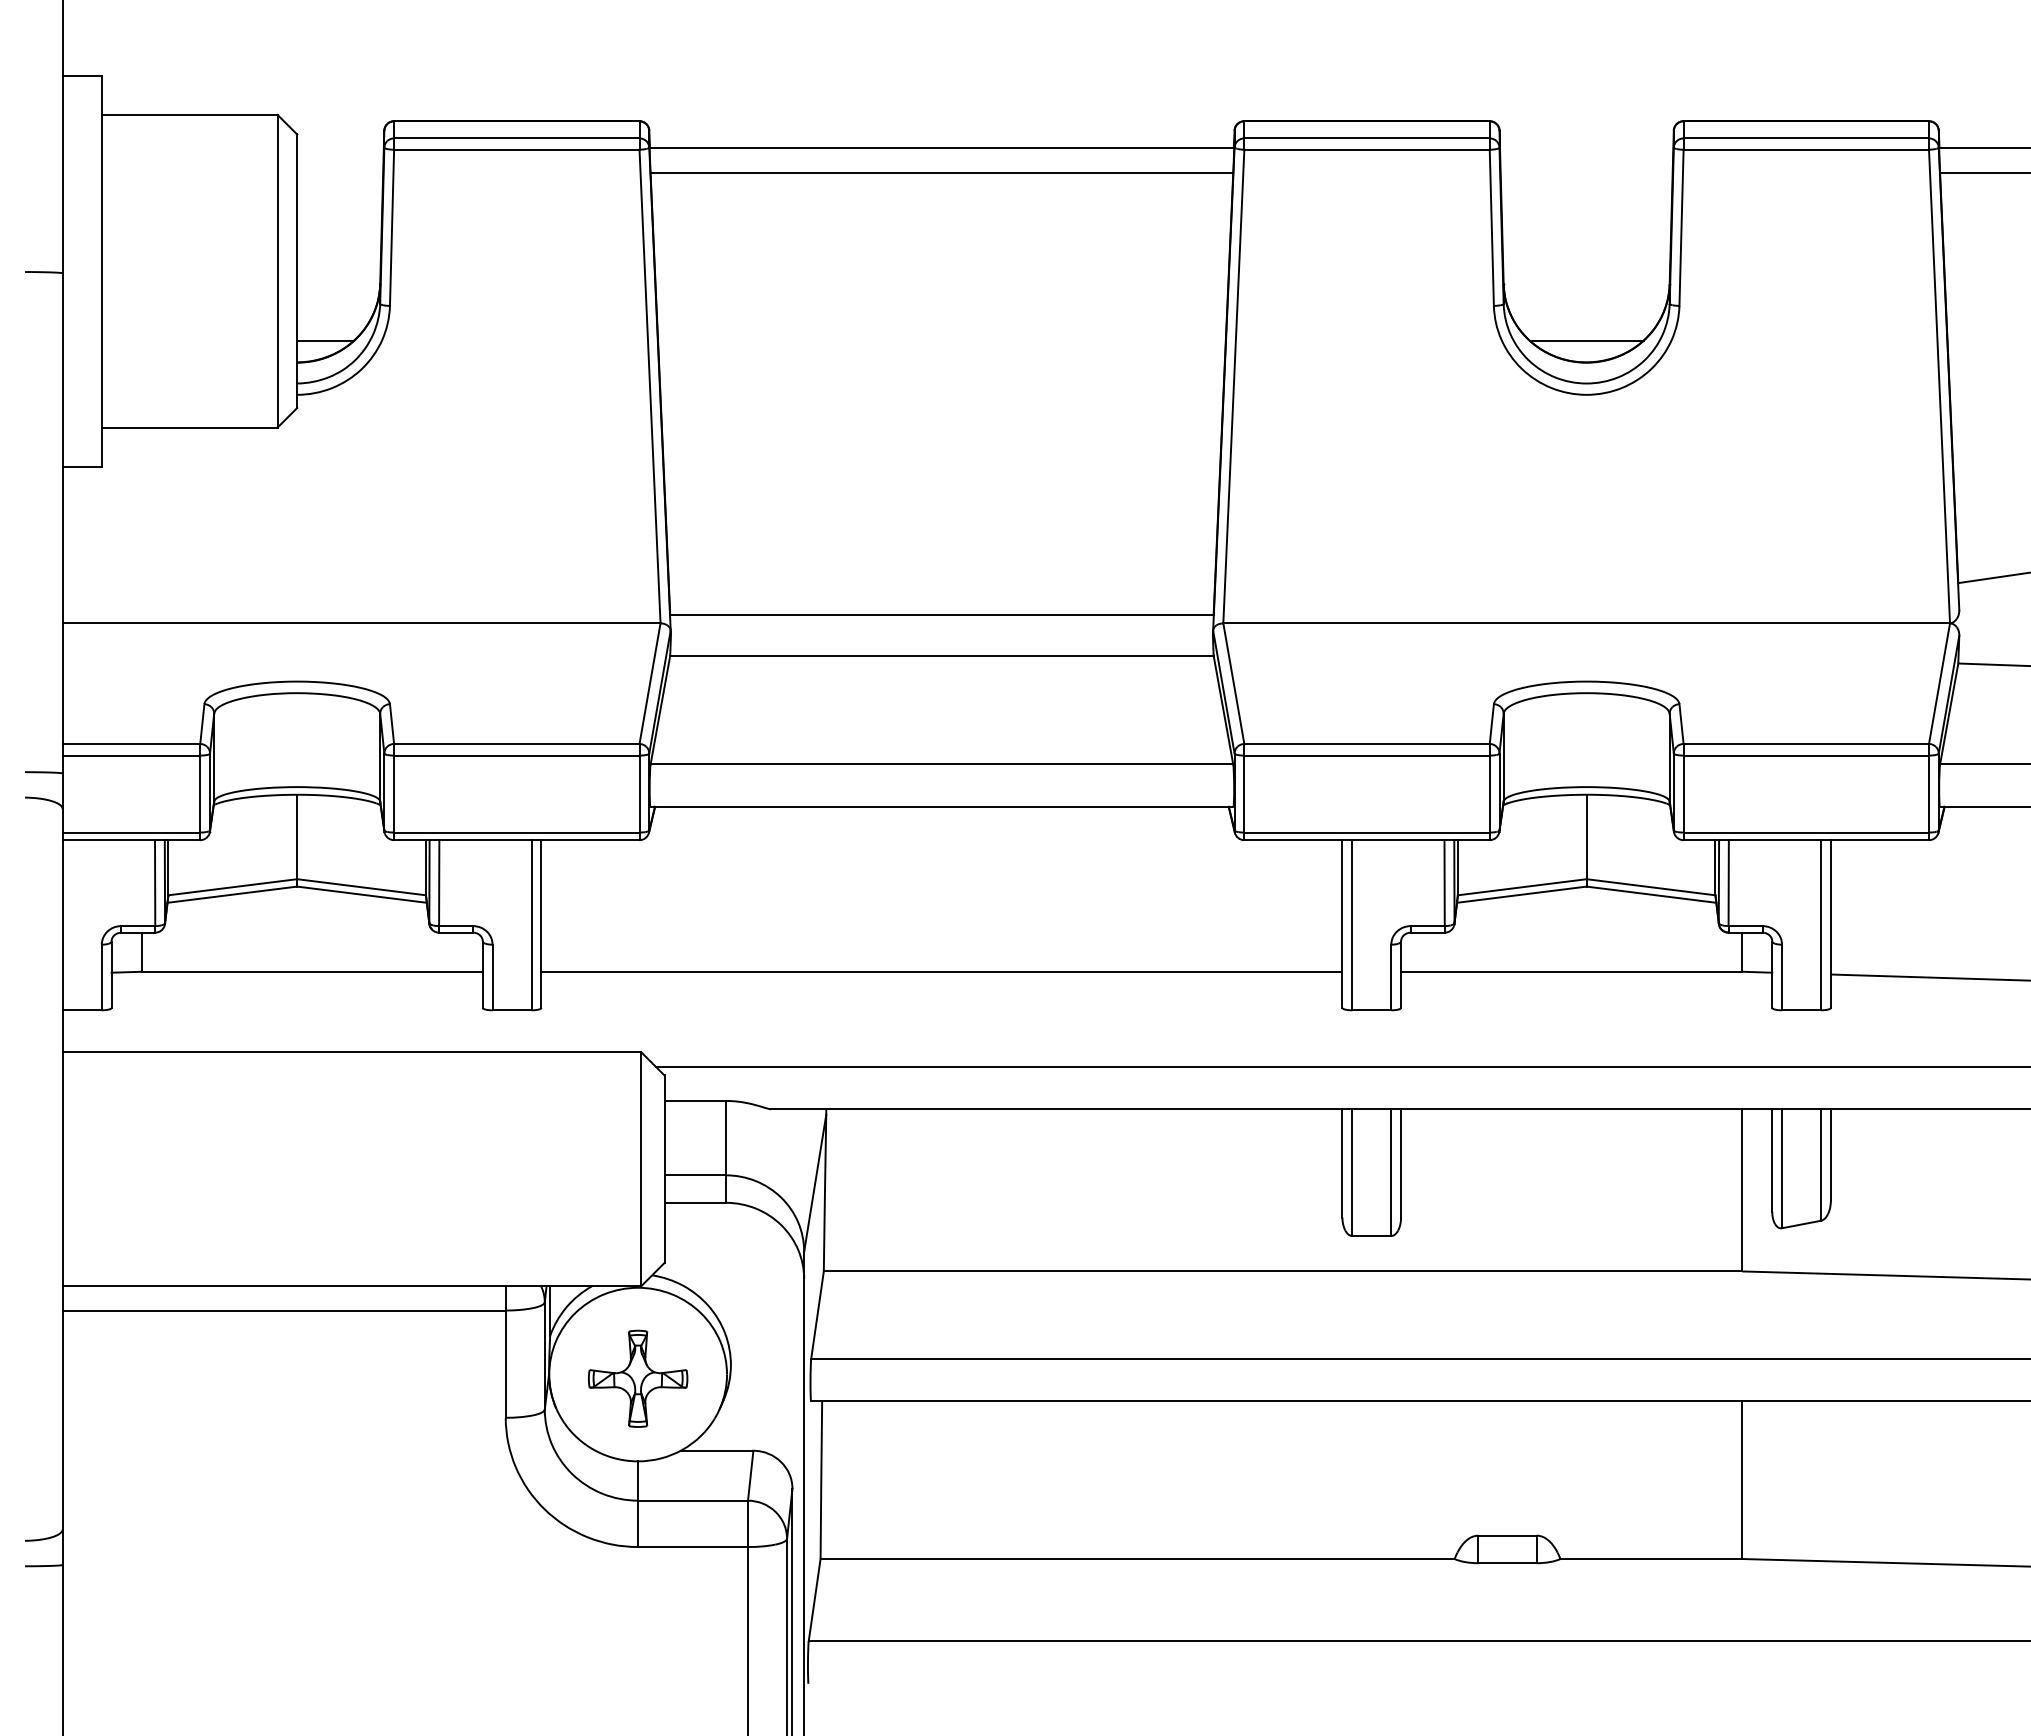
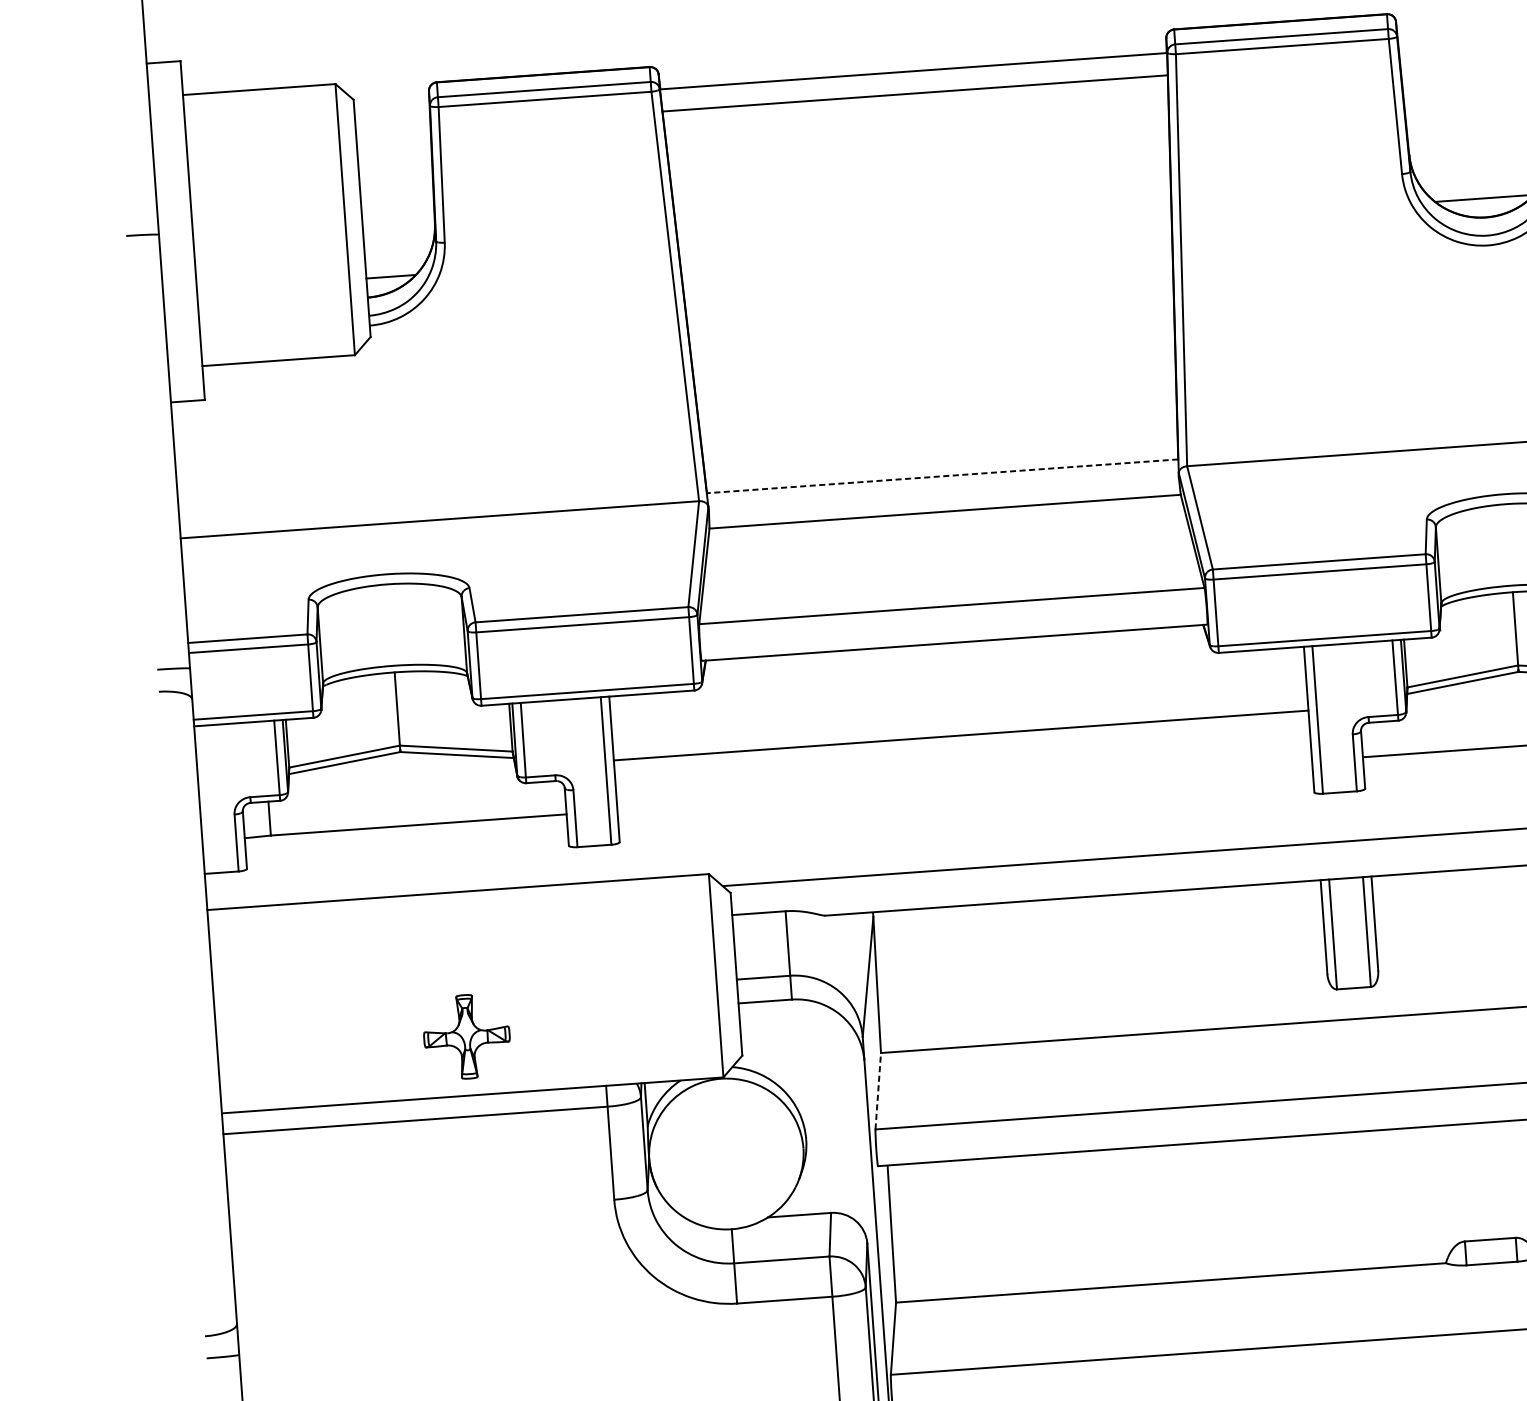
line: (941, 614) -> (942, 476), solid -> dashed
line: (941, 971) -> (960, 735), moved
line: (817, 1314) -> (878, 1090), solid -> dashed
part: (638, 1378) -> (467, 1036), moved

